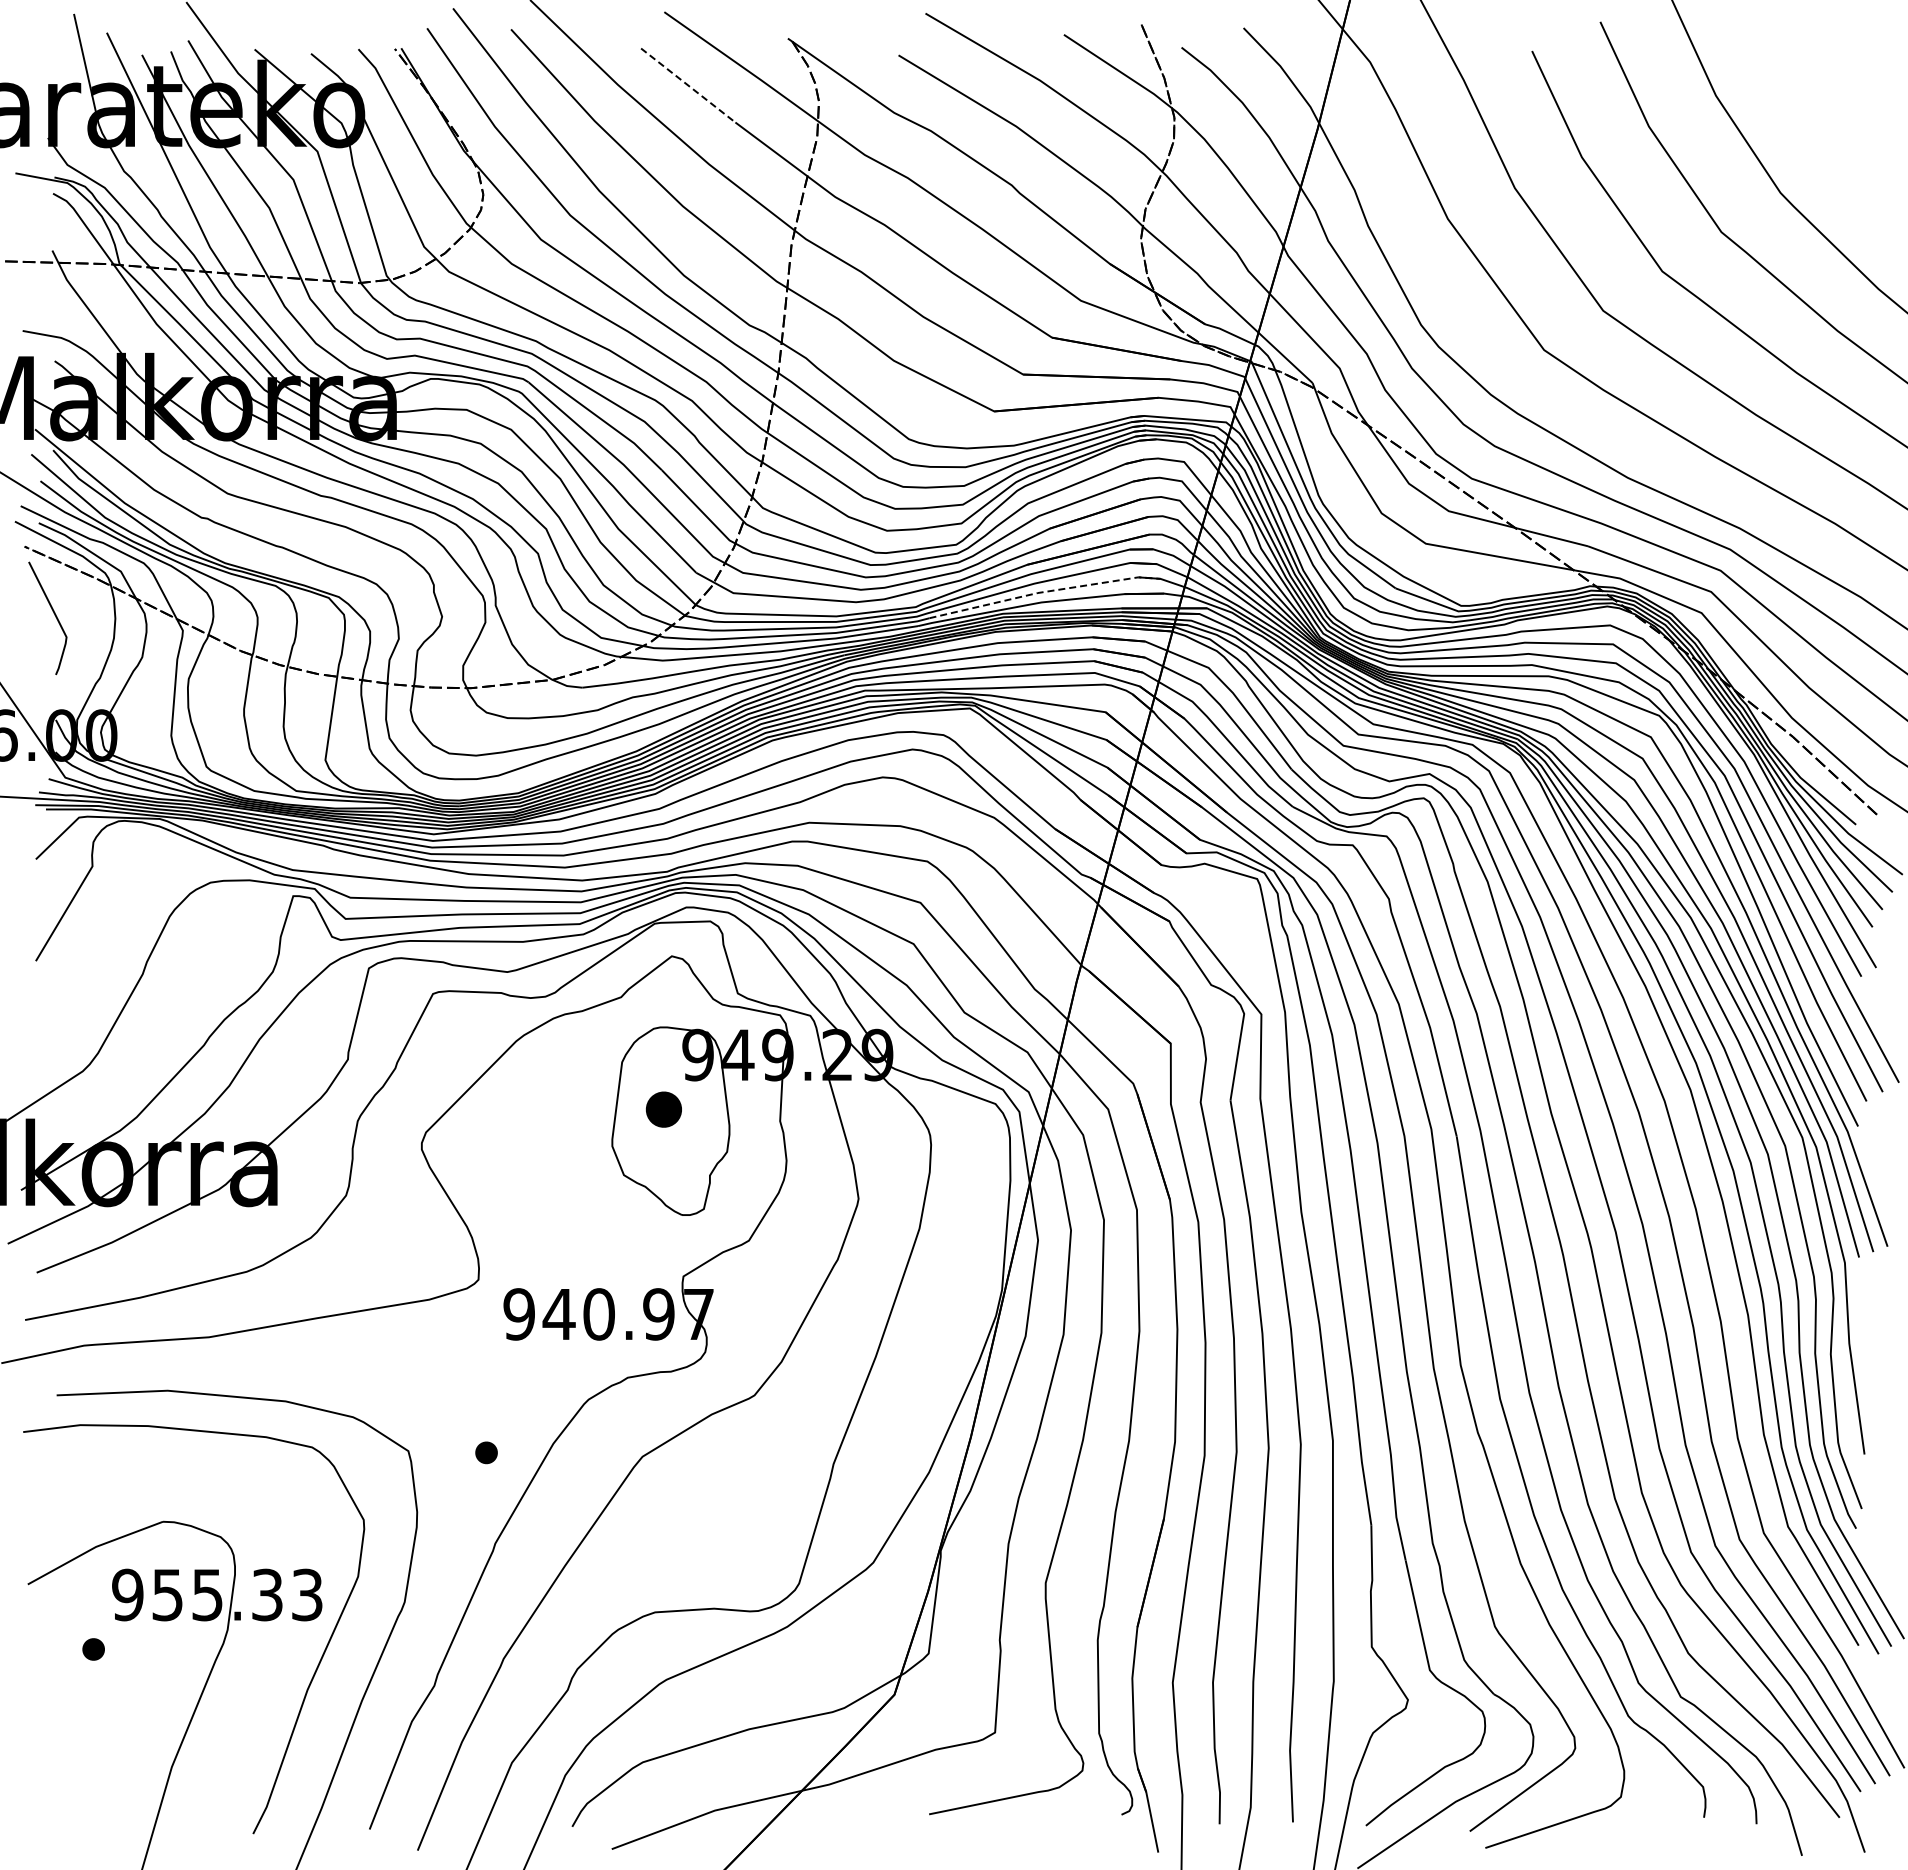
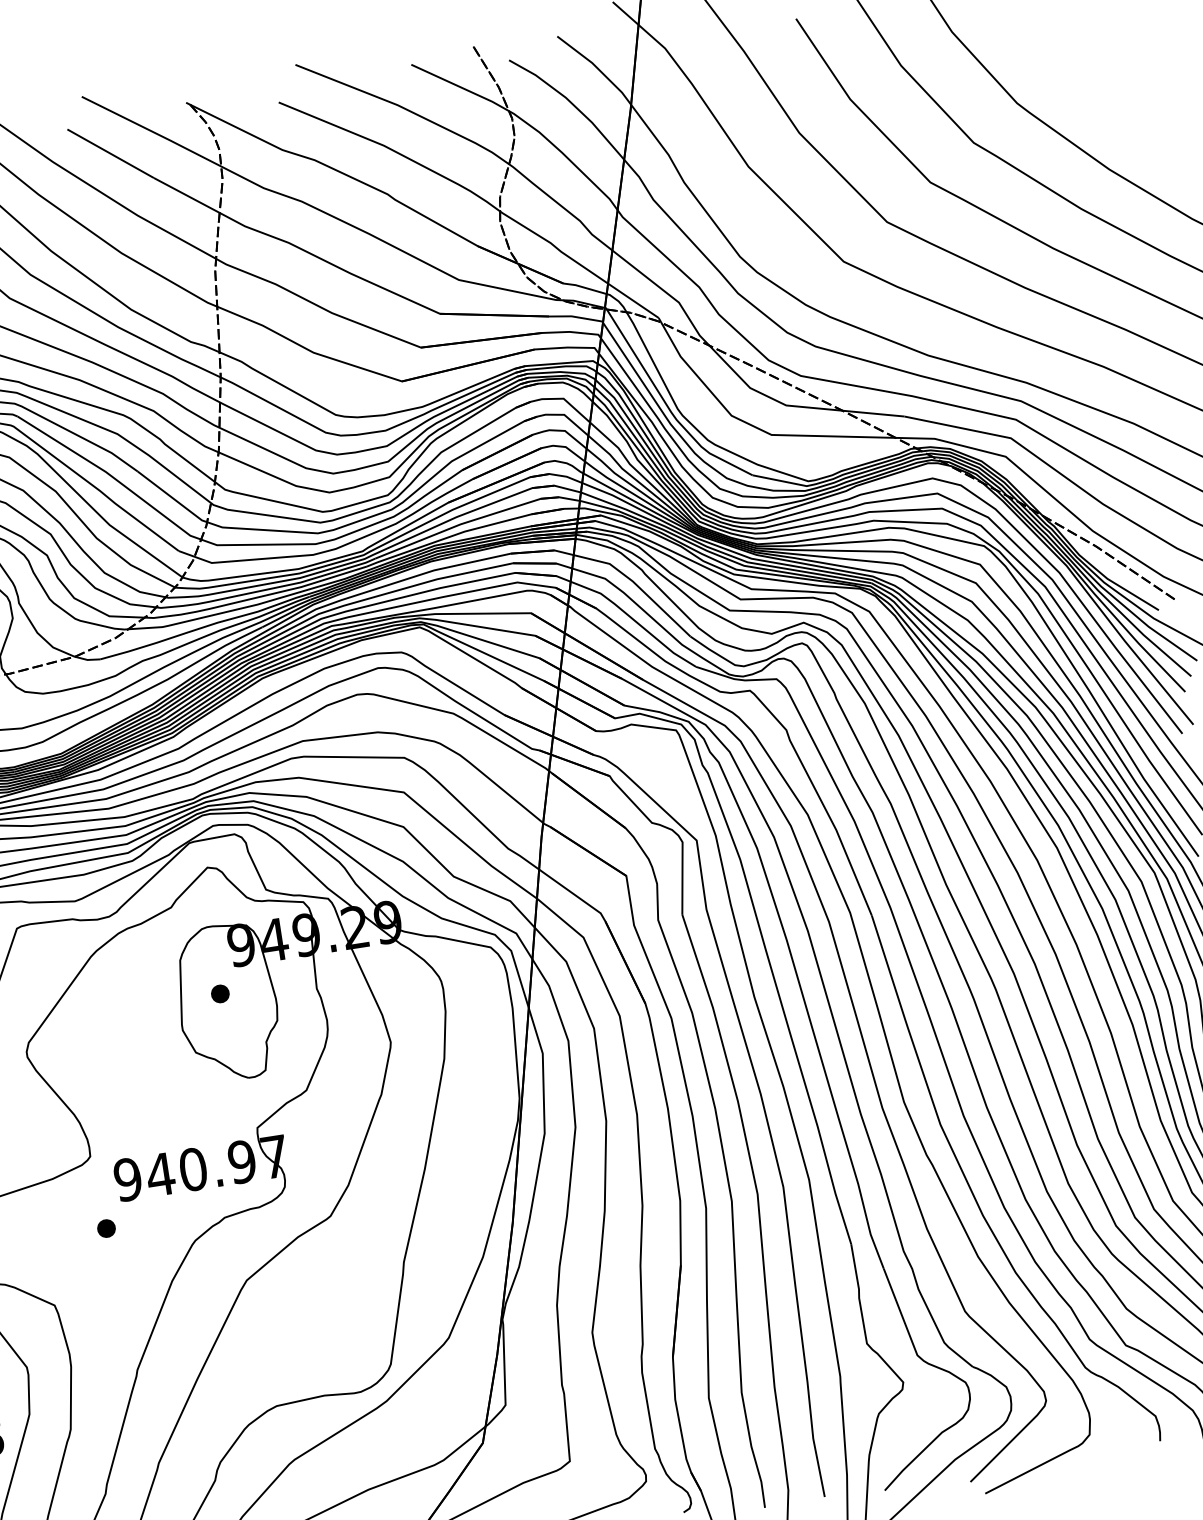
line: (688, 85) -> (110, 153), dashed -> solid
line: (1044, 591) -> (465, 522), dashed -> solid
part: (663, 1109) -> (219, 993), size x0.62
part: (486, 1452) -> (106, 1228), moved

